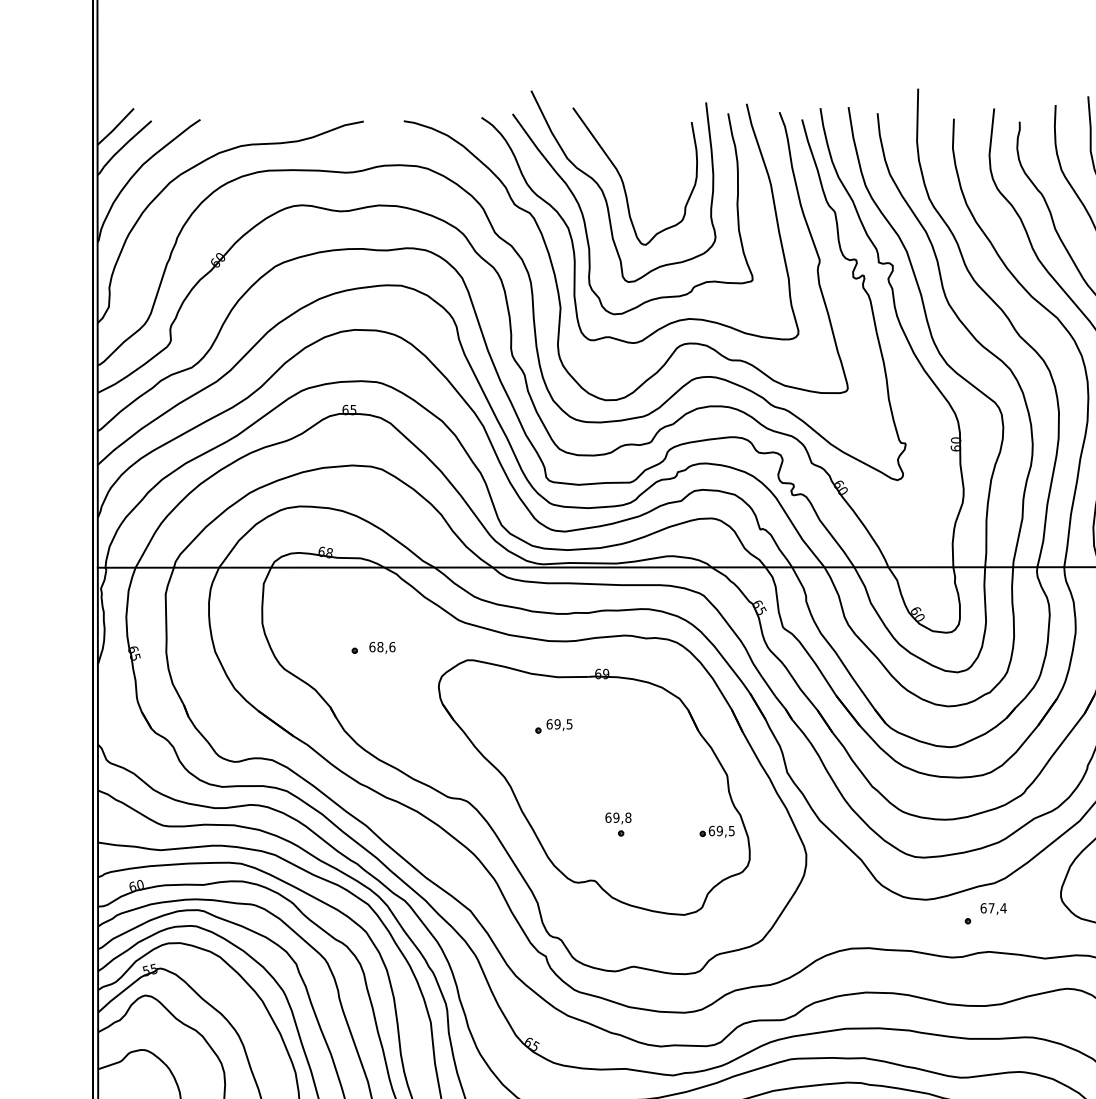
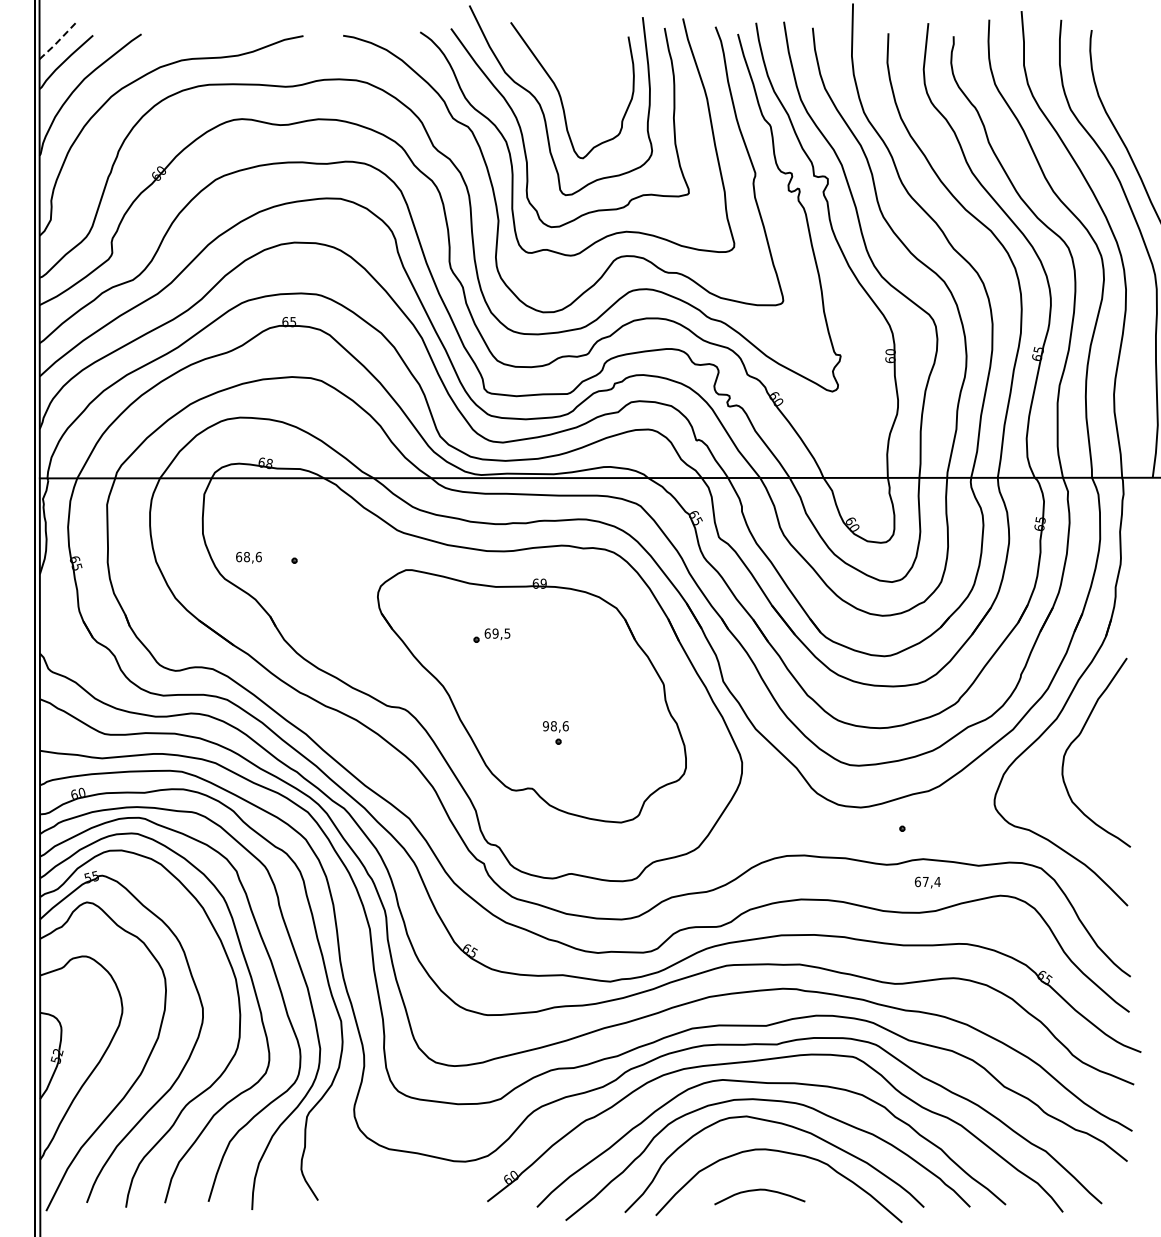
line: (115, 127) -> (57, 41), solid -> dashed
text: (381, 647) -> (248, 557), moved
text: (618, 818) -> (555, 726), 69,8 -> 98,6
part: (716, 831) -> (653, 739), removed
text: (993, 908) -> (927, 882), moved

